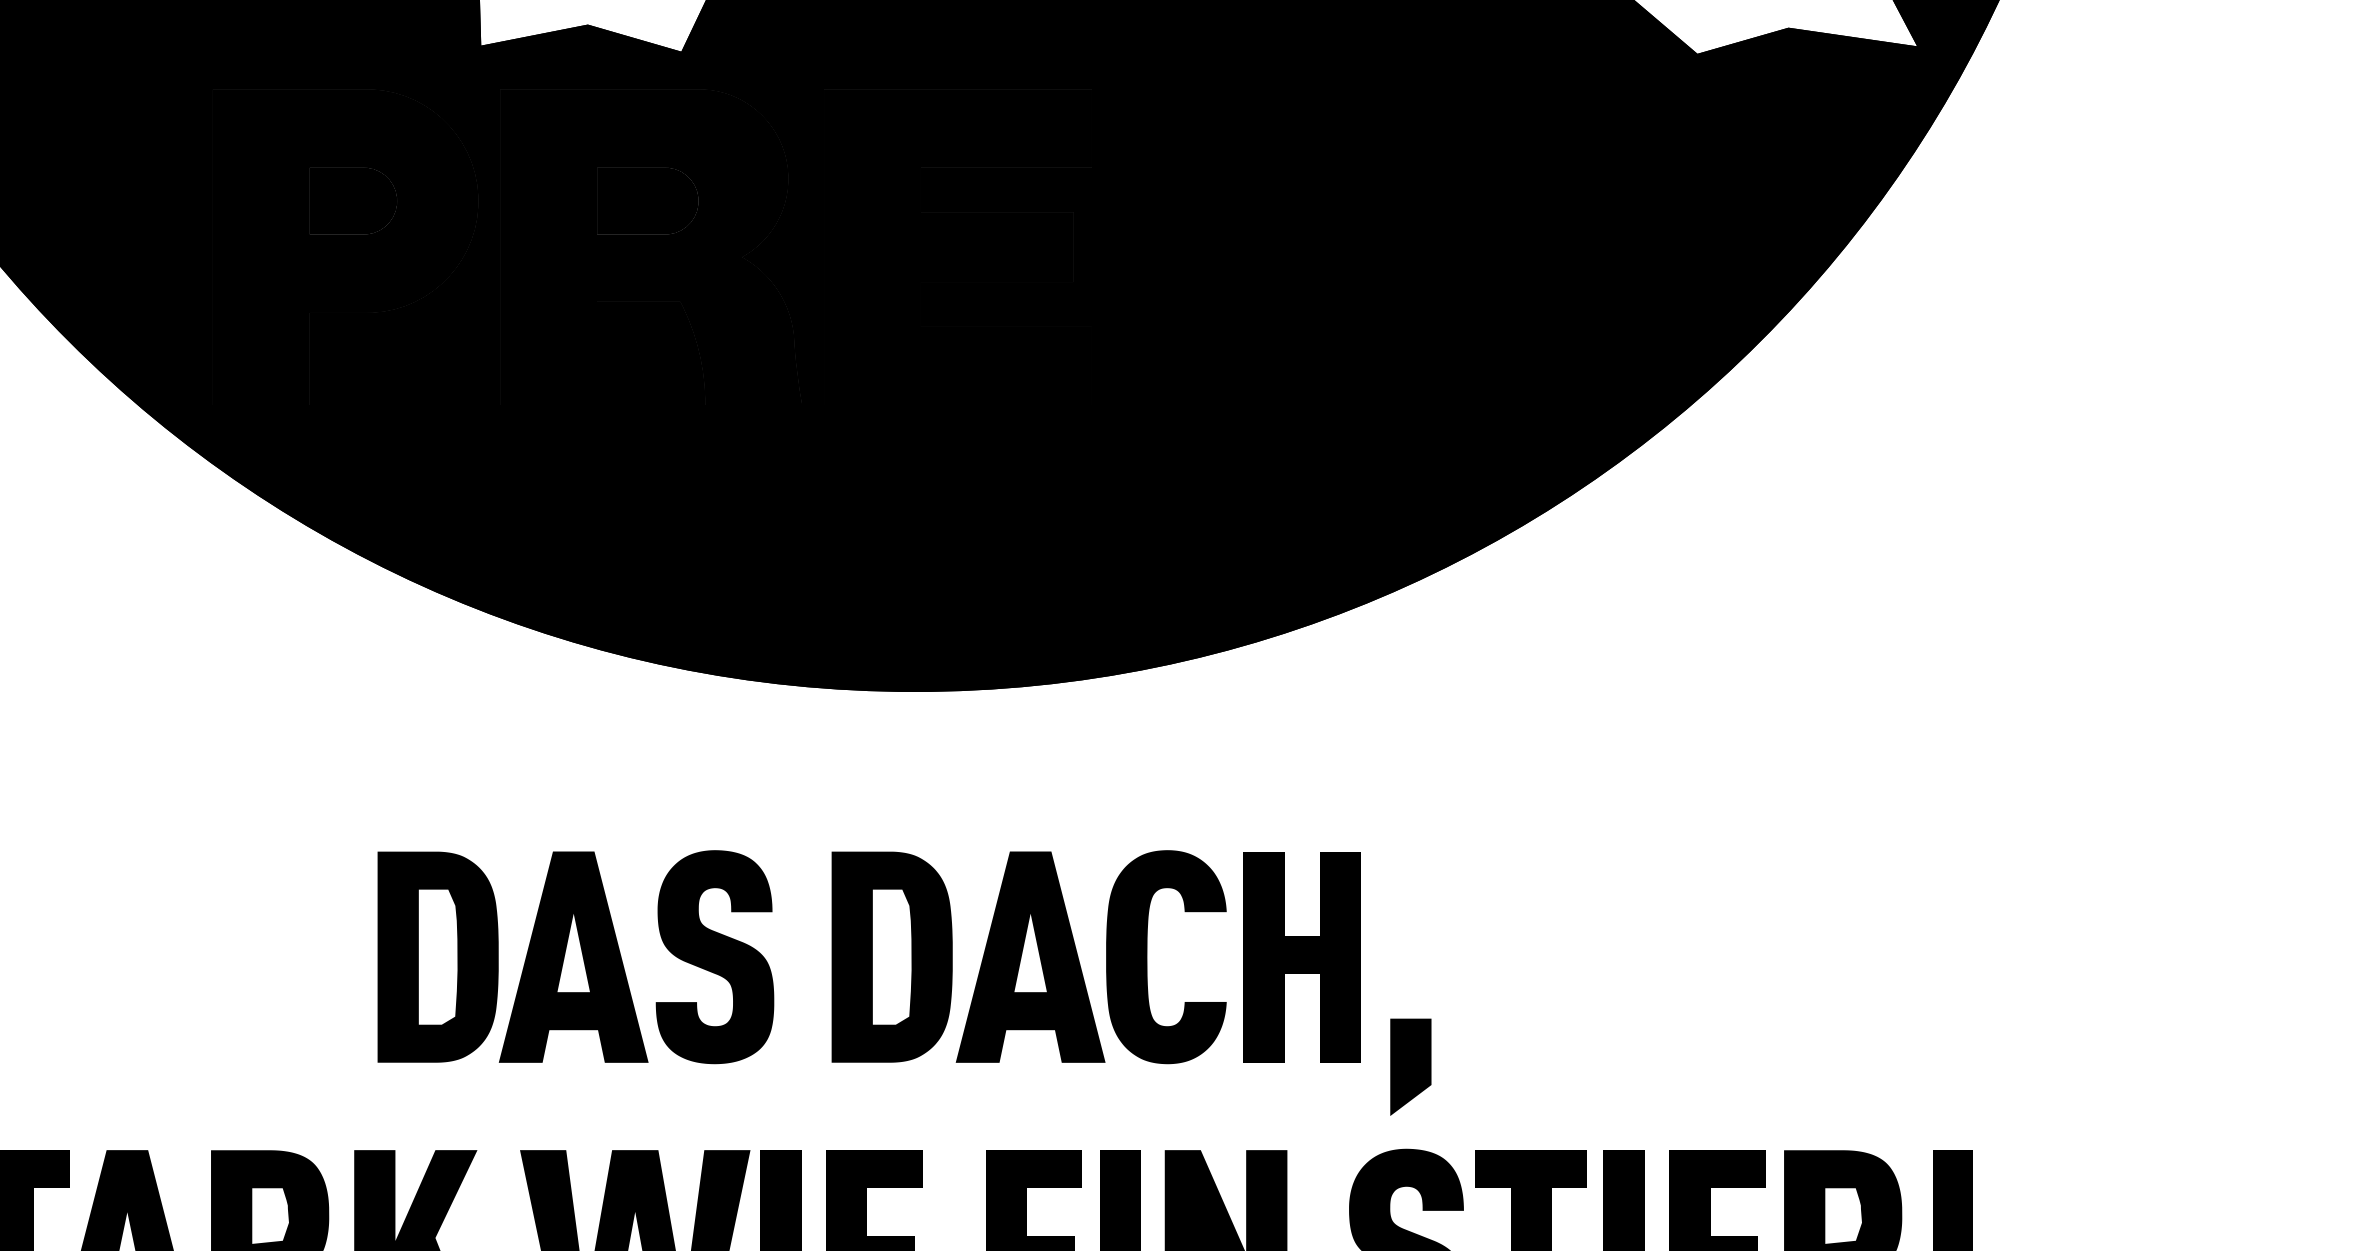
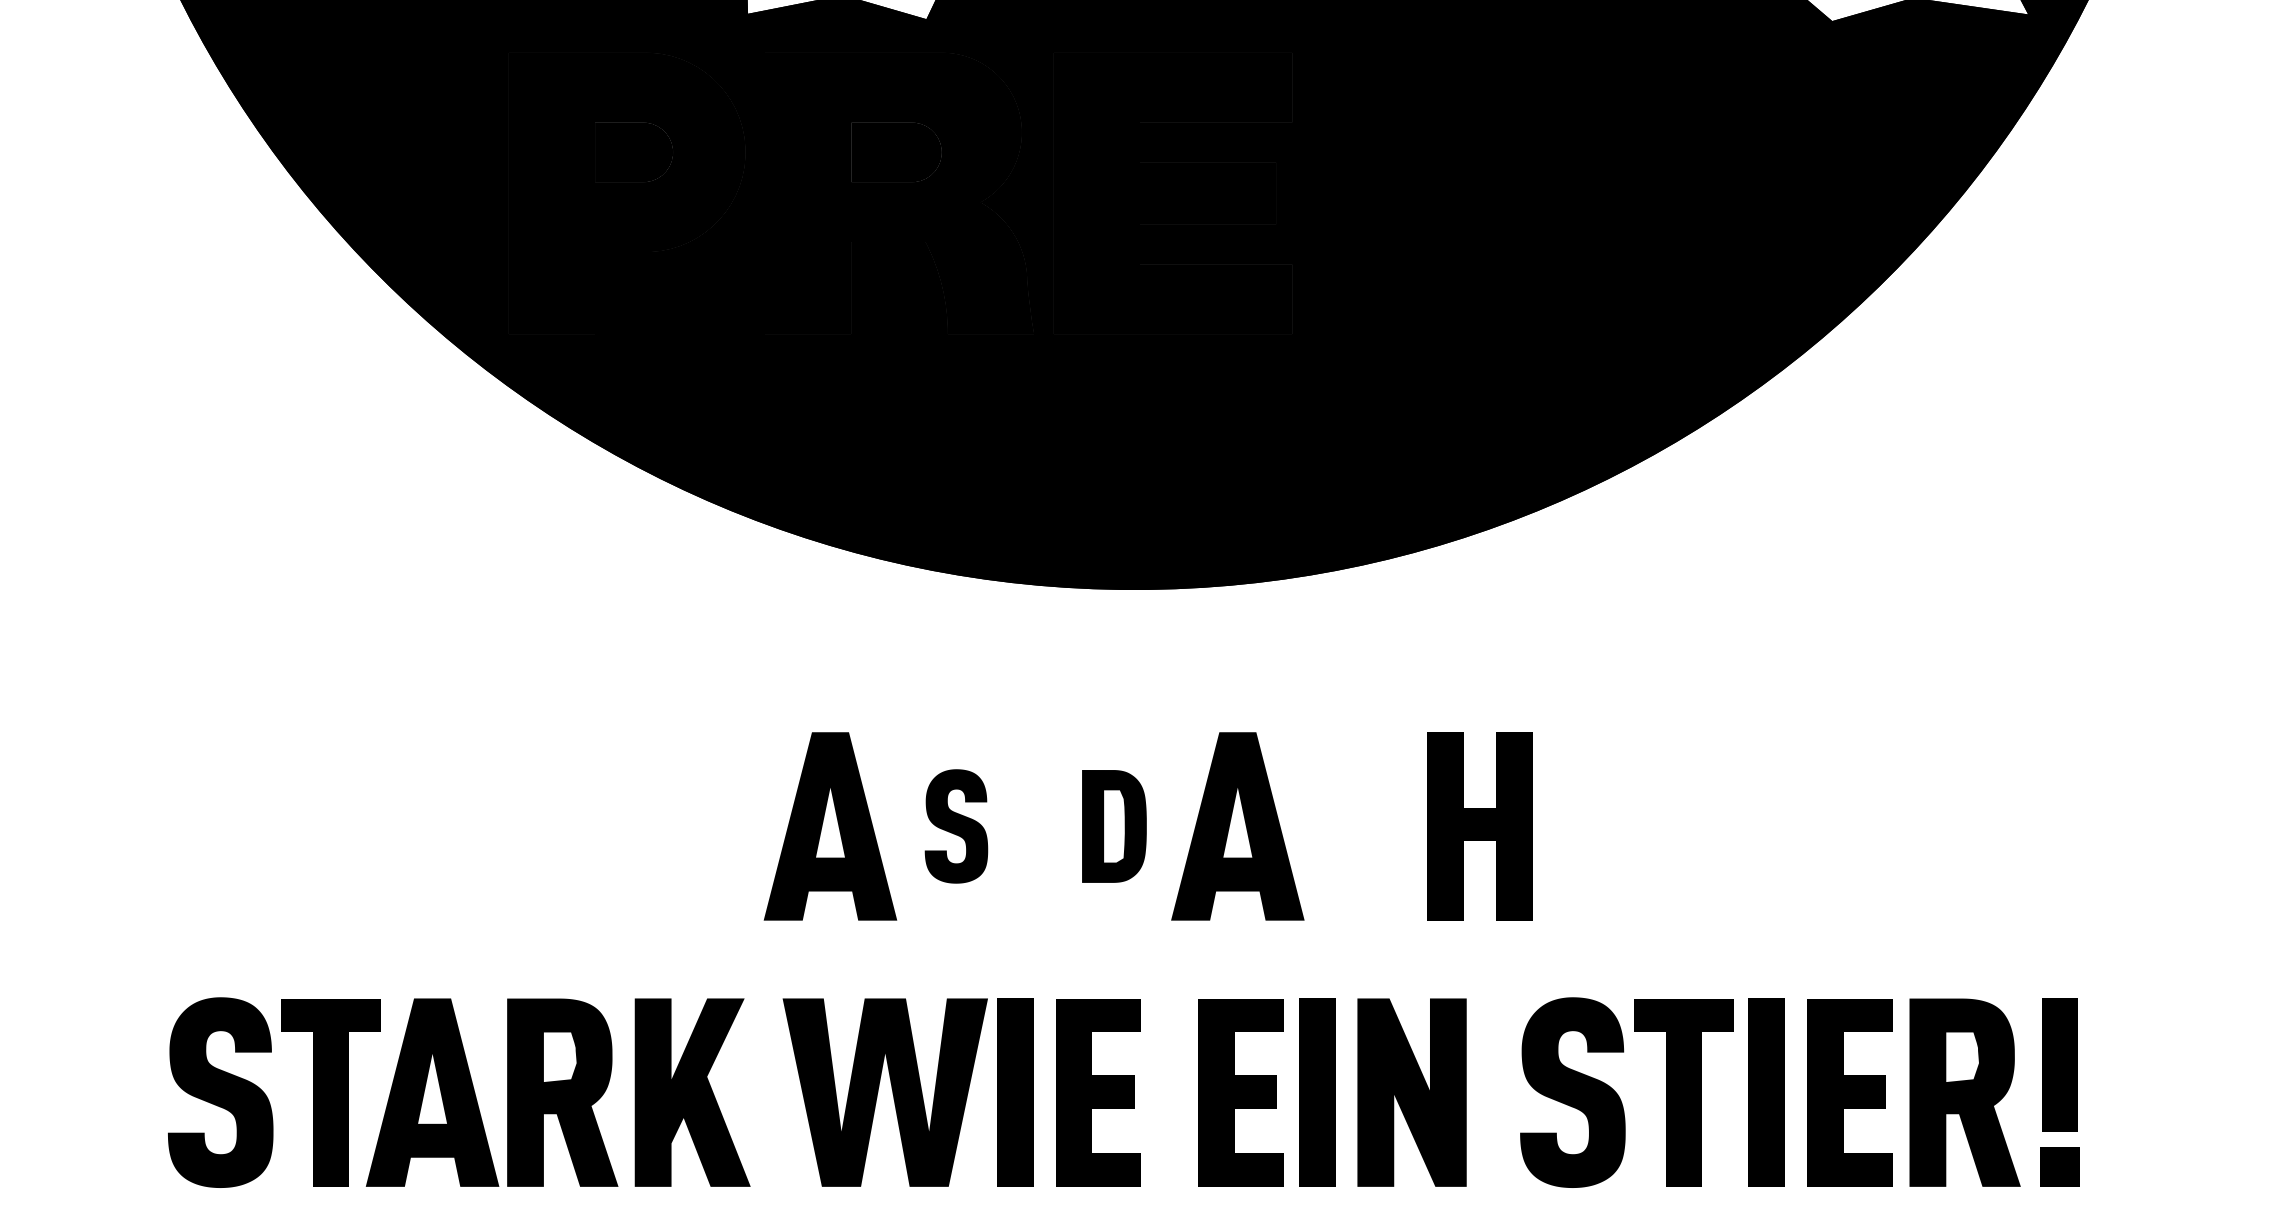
part: (438, 957) -> (709, 826), removed
part: (715, 957) -> (956, 826), size x0.6
part: (892, 957) -> (1114, 826), size x0.6
fill: (1165, 957) -> (1358, 826), removed
fill: (1410, 1067) -> (1576, 924), removed

